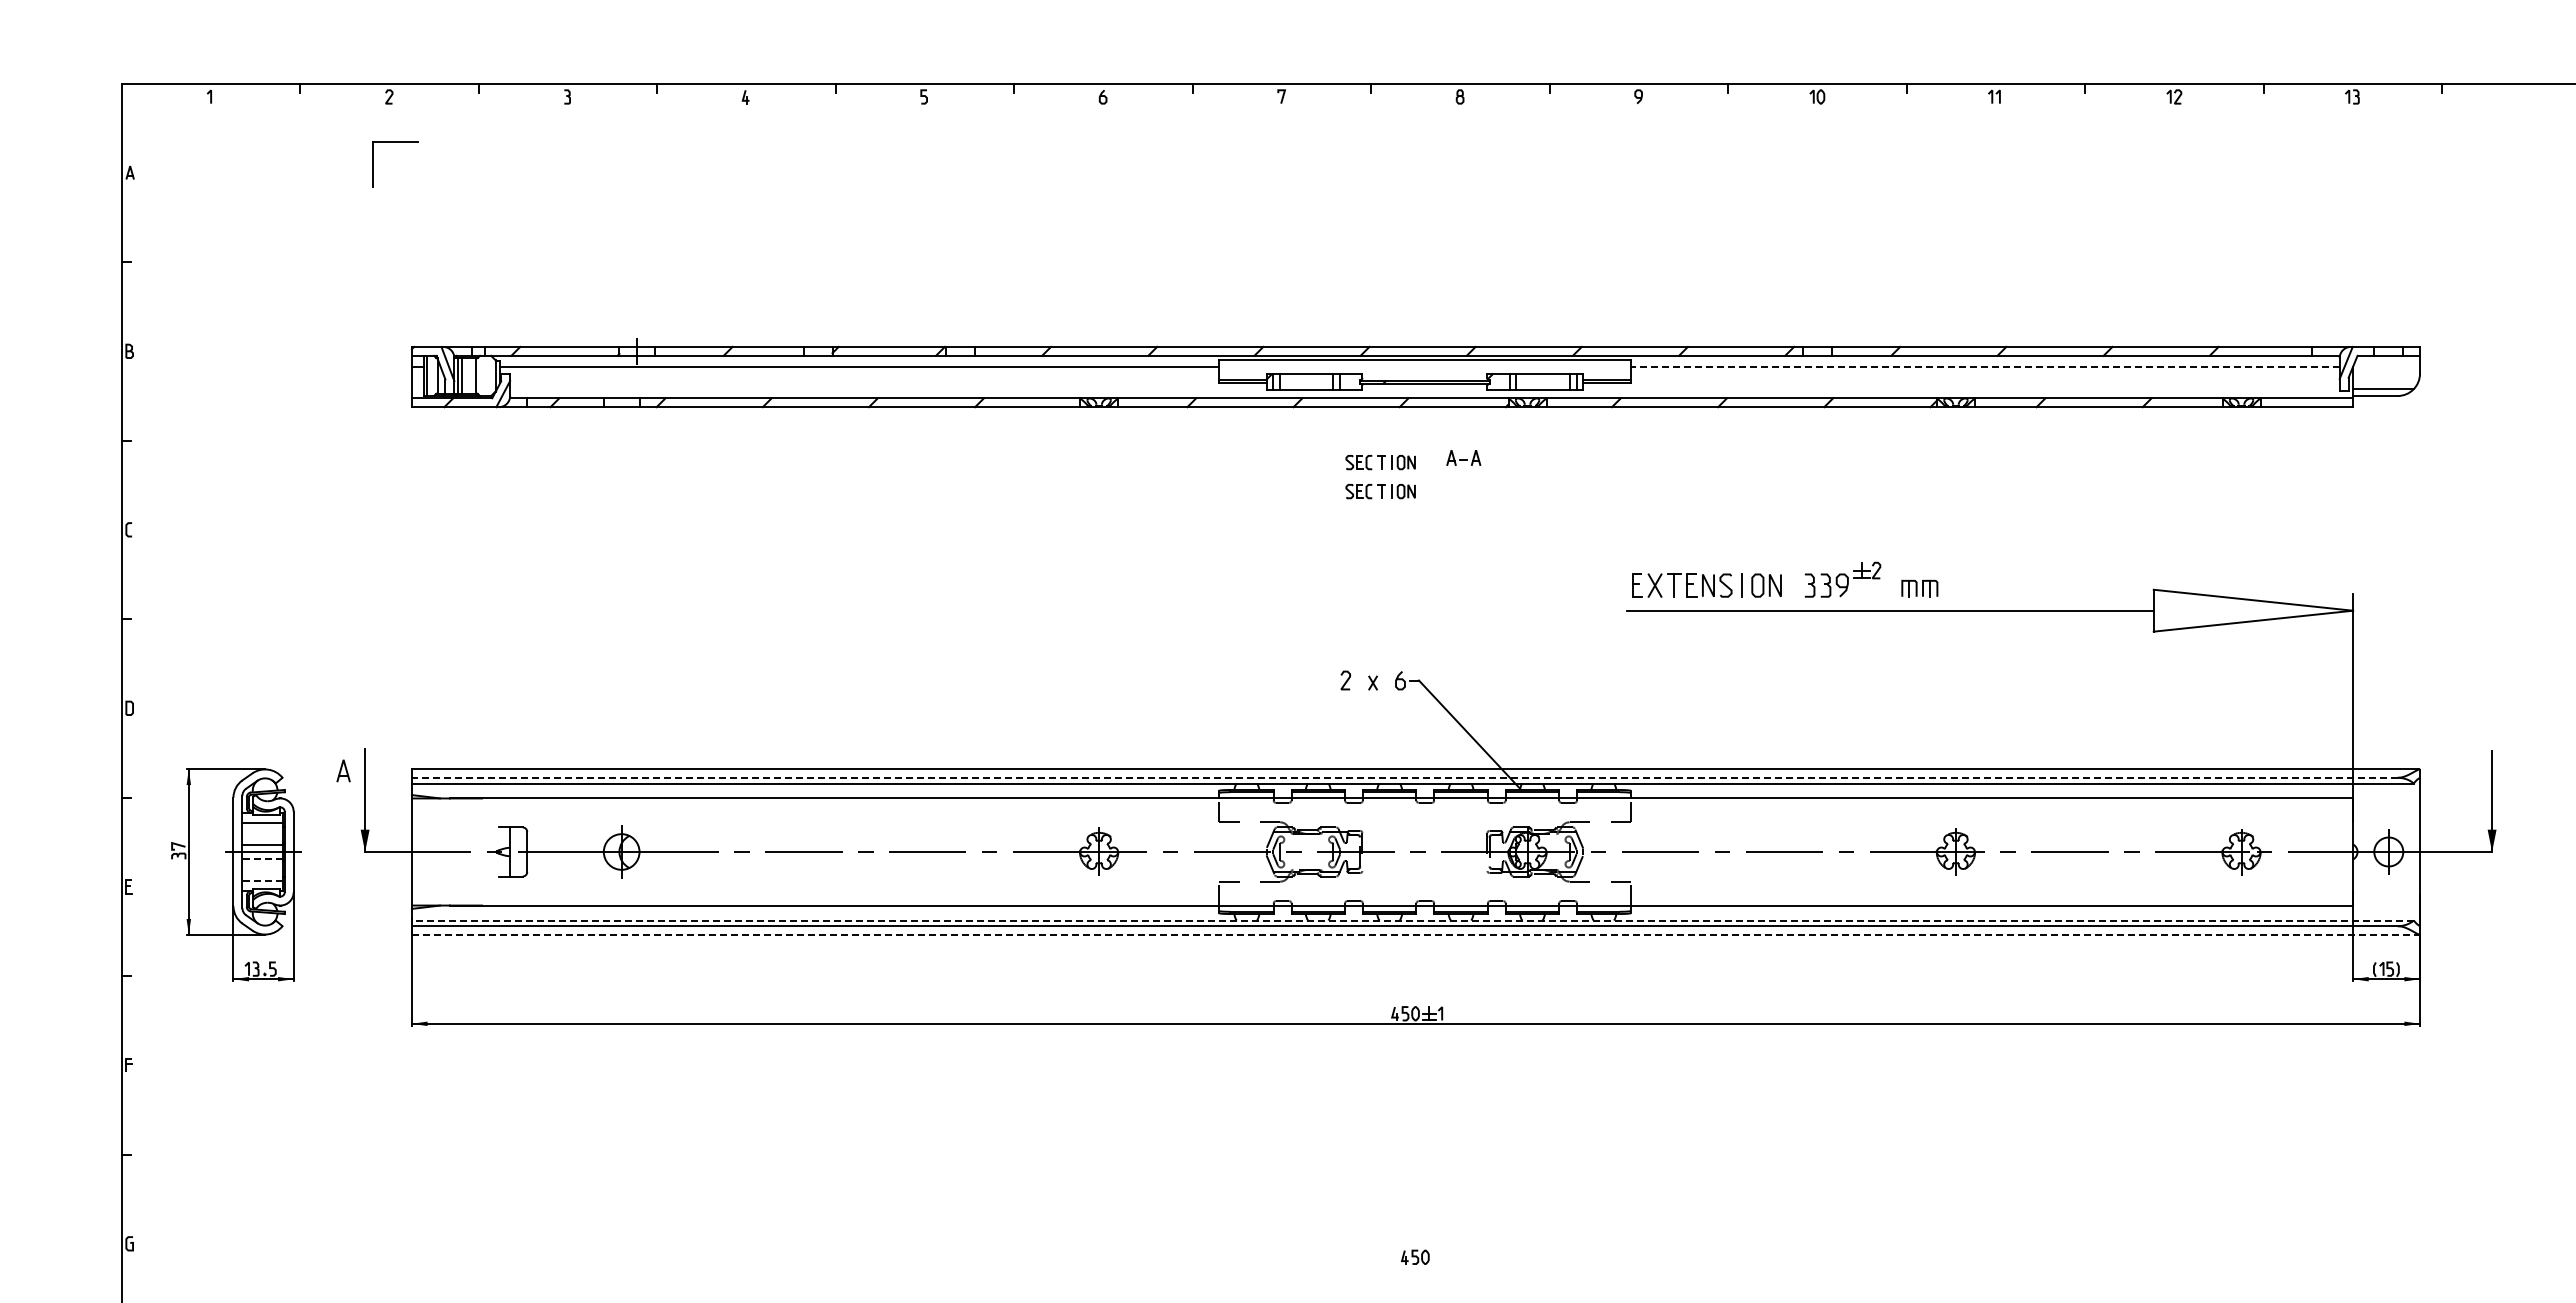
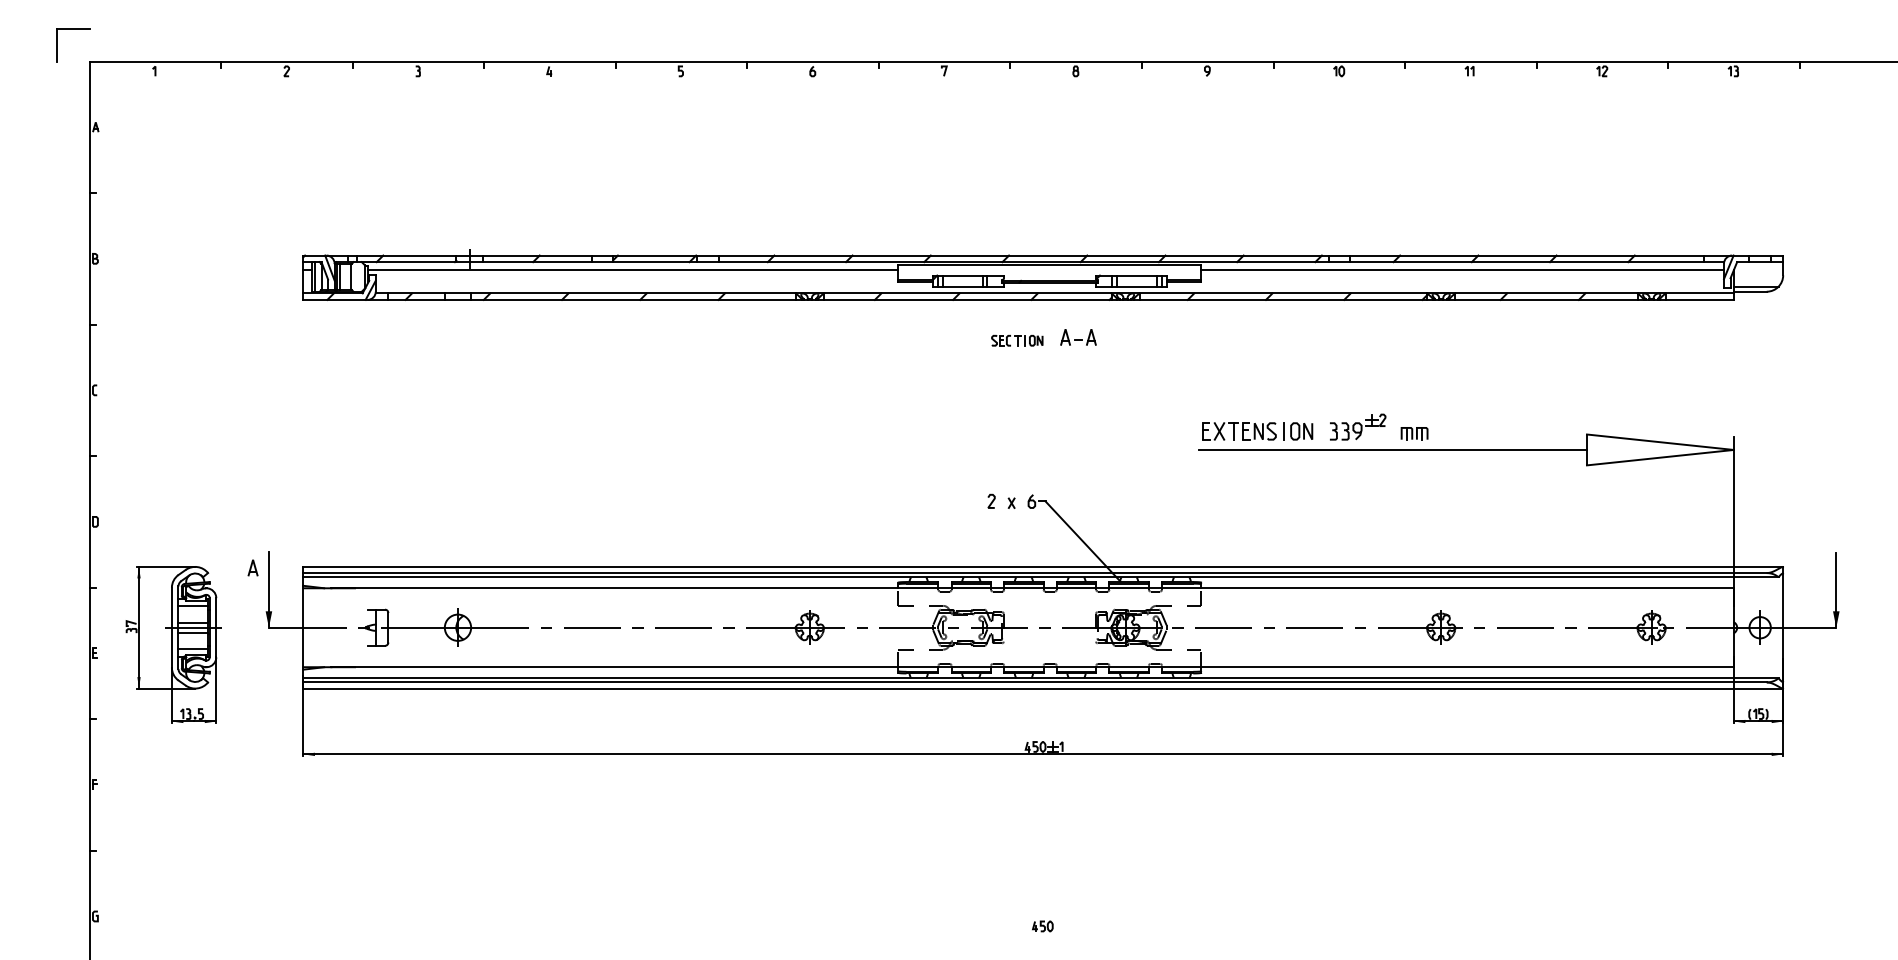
part: (395, 142) -> (73, 29), moved
line: (1985, 366) -> (1462, 269), dashed -> solid
part: (1463, 457) -> (1078, 337), size x1.43
part: (1380, 491) -> (1017, 362), removed
line: (1404, 777) -> (1034, 572), dashed -> solid
line: (261, 858) -> (192, 632), dashed -> solid
line: (261, 881) -> (192, 649), dashed -> solid
line: (1412, 920) -> (1040, 678), dashed -> solid
line: (1415, 934) -> (1042, 688), dashed -> solid

